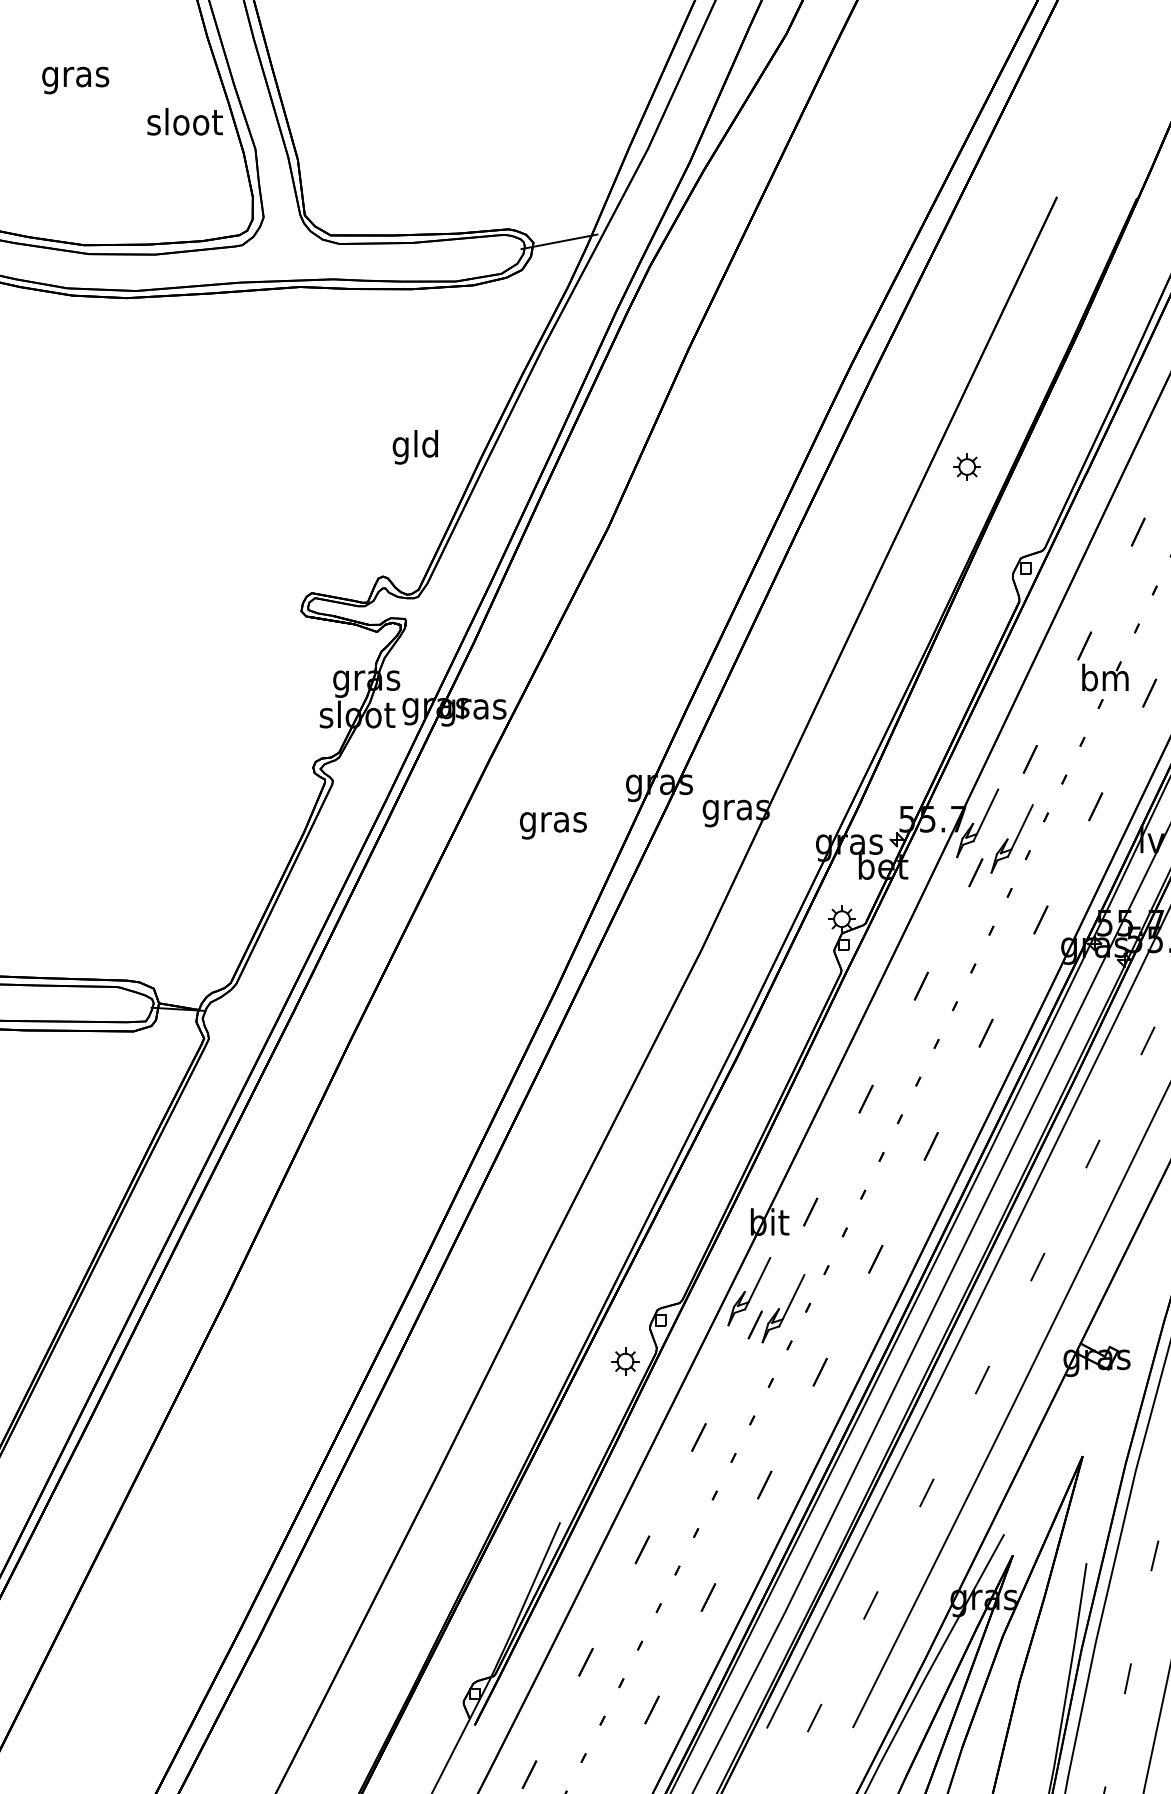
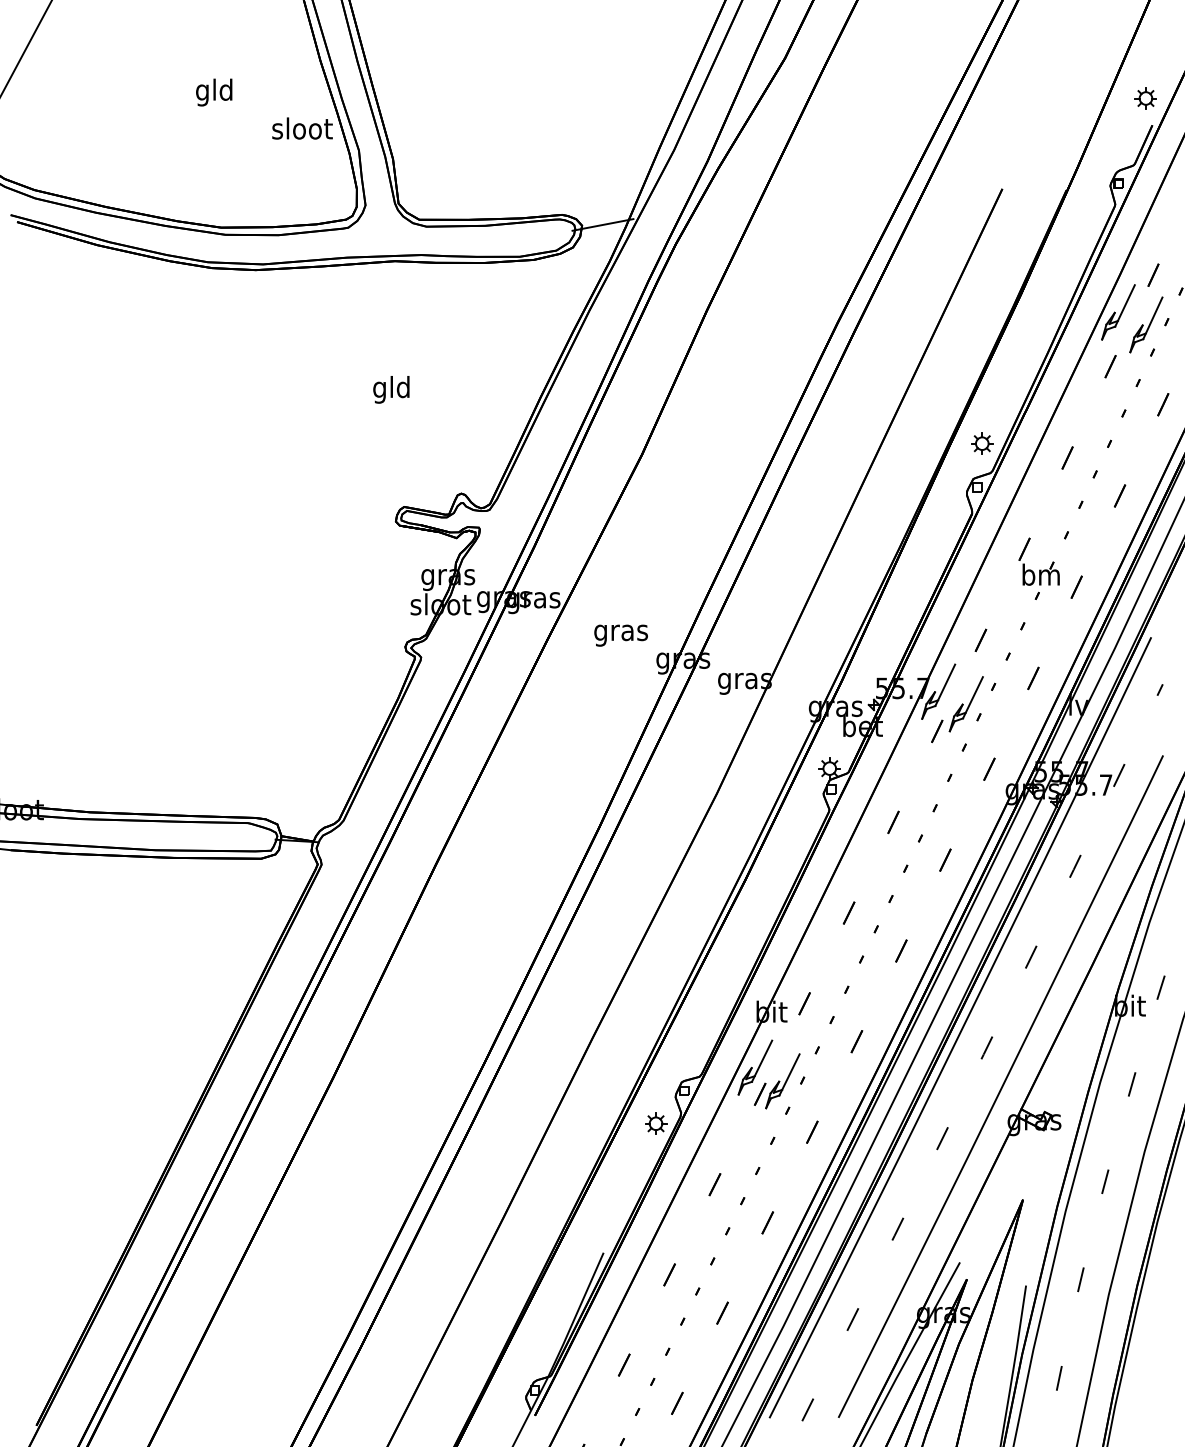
text: (75, 76) -> (214, 92), gras -> gld
text: (415, 446) -> (391, 389), moved
part: (967, 466) -> (982, 443), moved
text: (552, 825) -> (620, 635), moved

